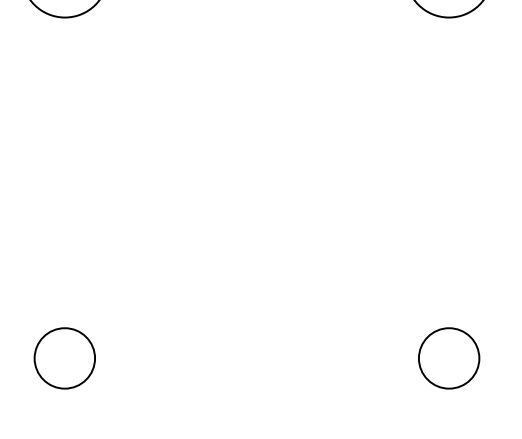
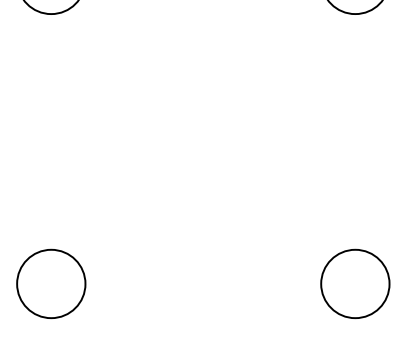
circle: (64, 358) -> (50, 284), size x1.43
circle: (449, 358) -> (355, 284), size x1.43

